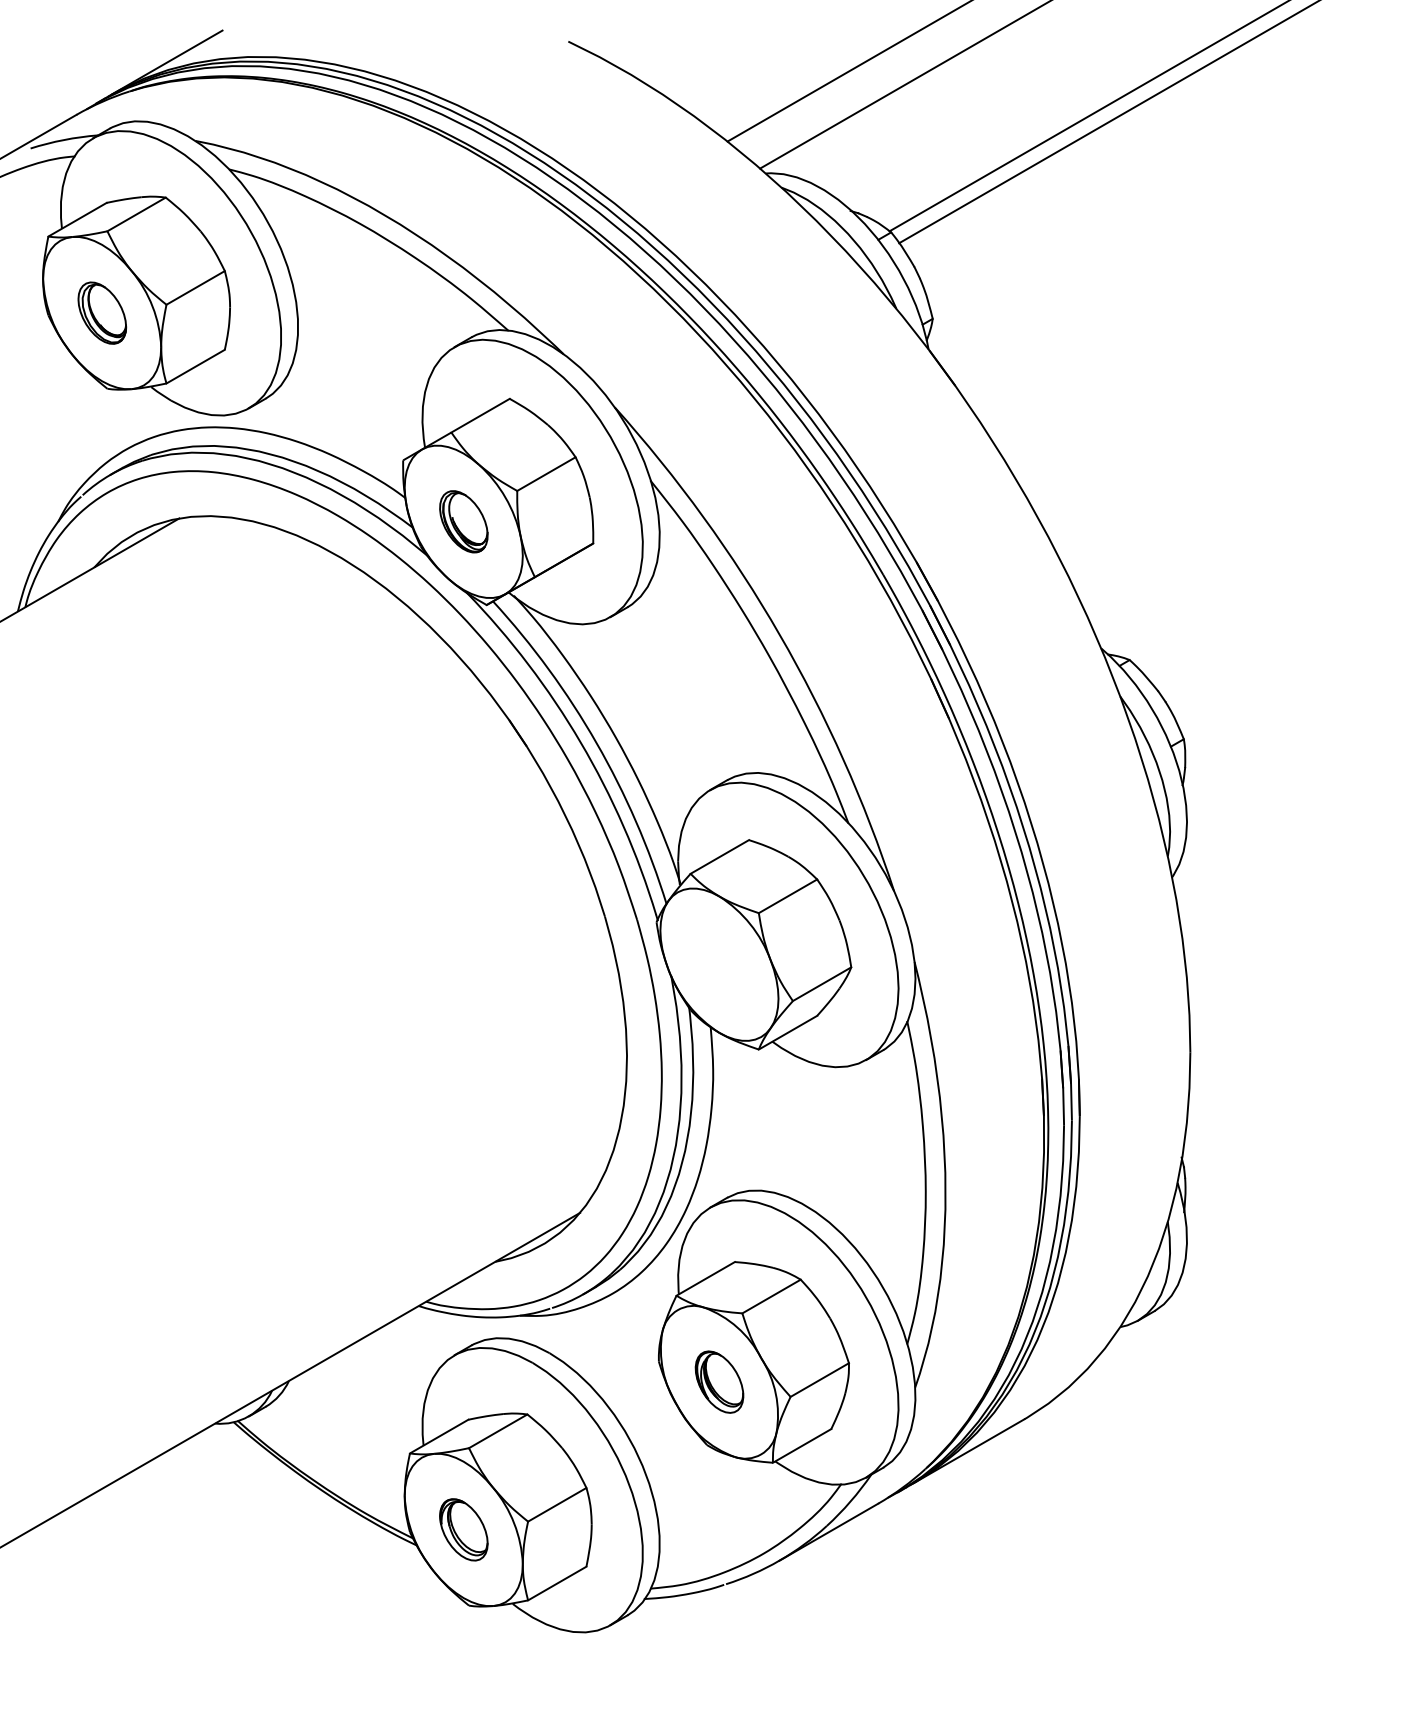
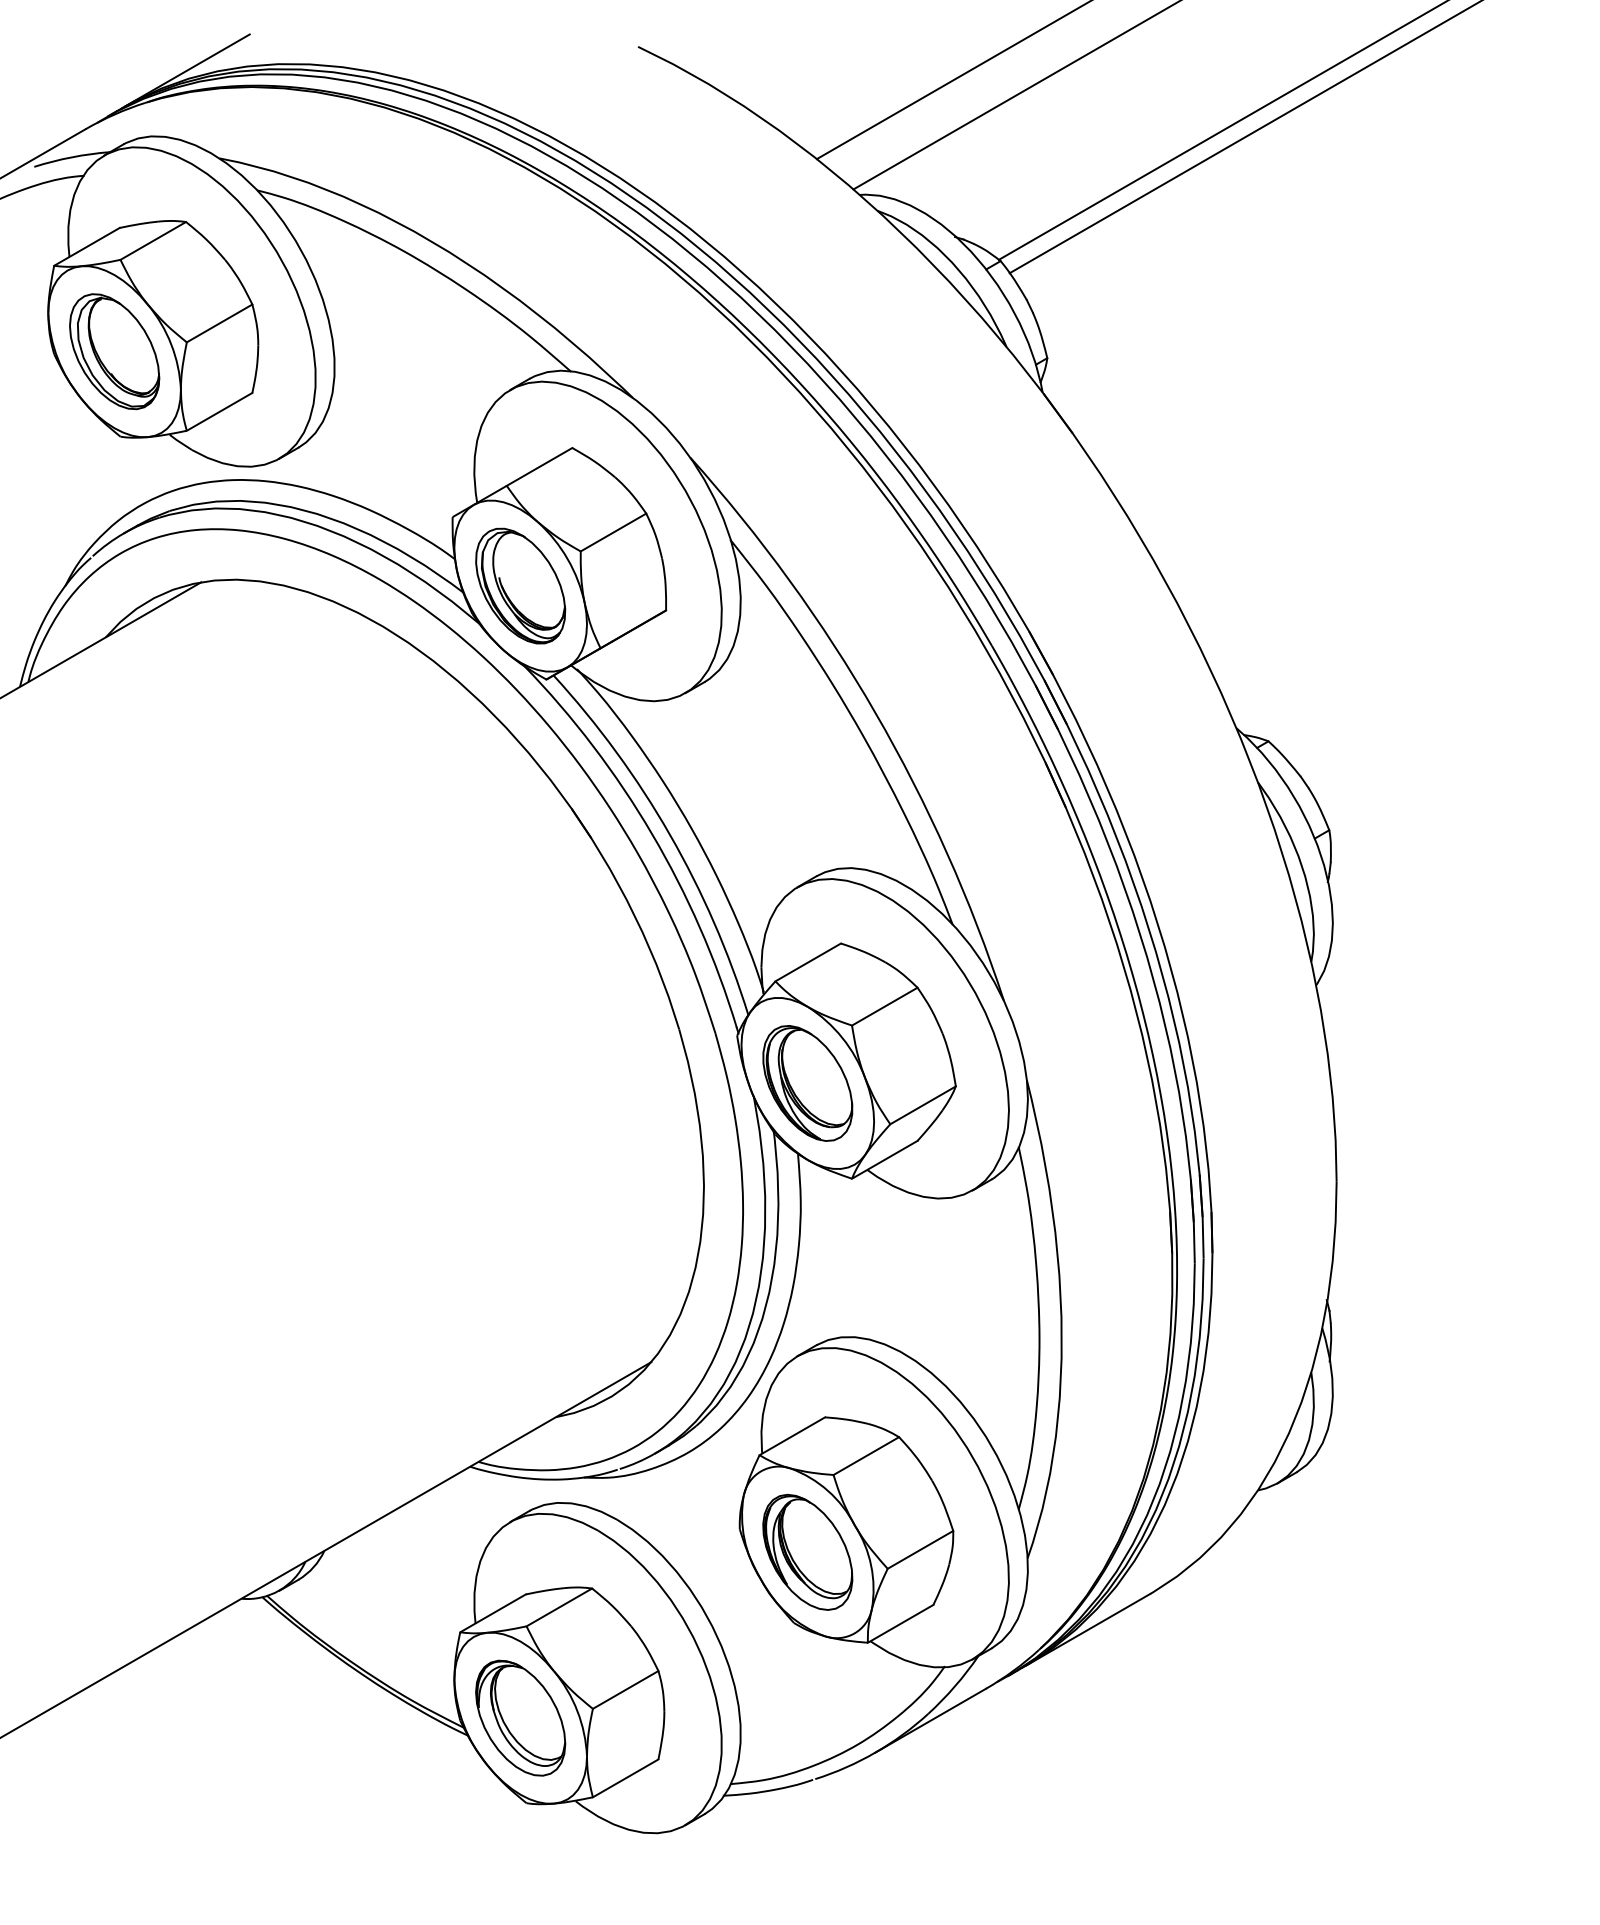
part: (102, 312) -> (114, 351), size x1.67
part: (463, 521) -> (520, 585), size x1.67
part: (719, 964) -> (807, 1083), added
part: (719, 1381) -> (807, 1551), size x1.67
part: (463, 1529) -> (520, 1717), size x1.67

